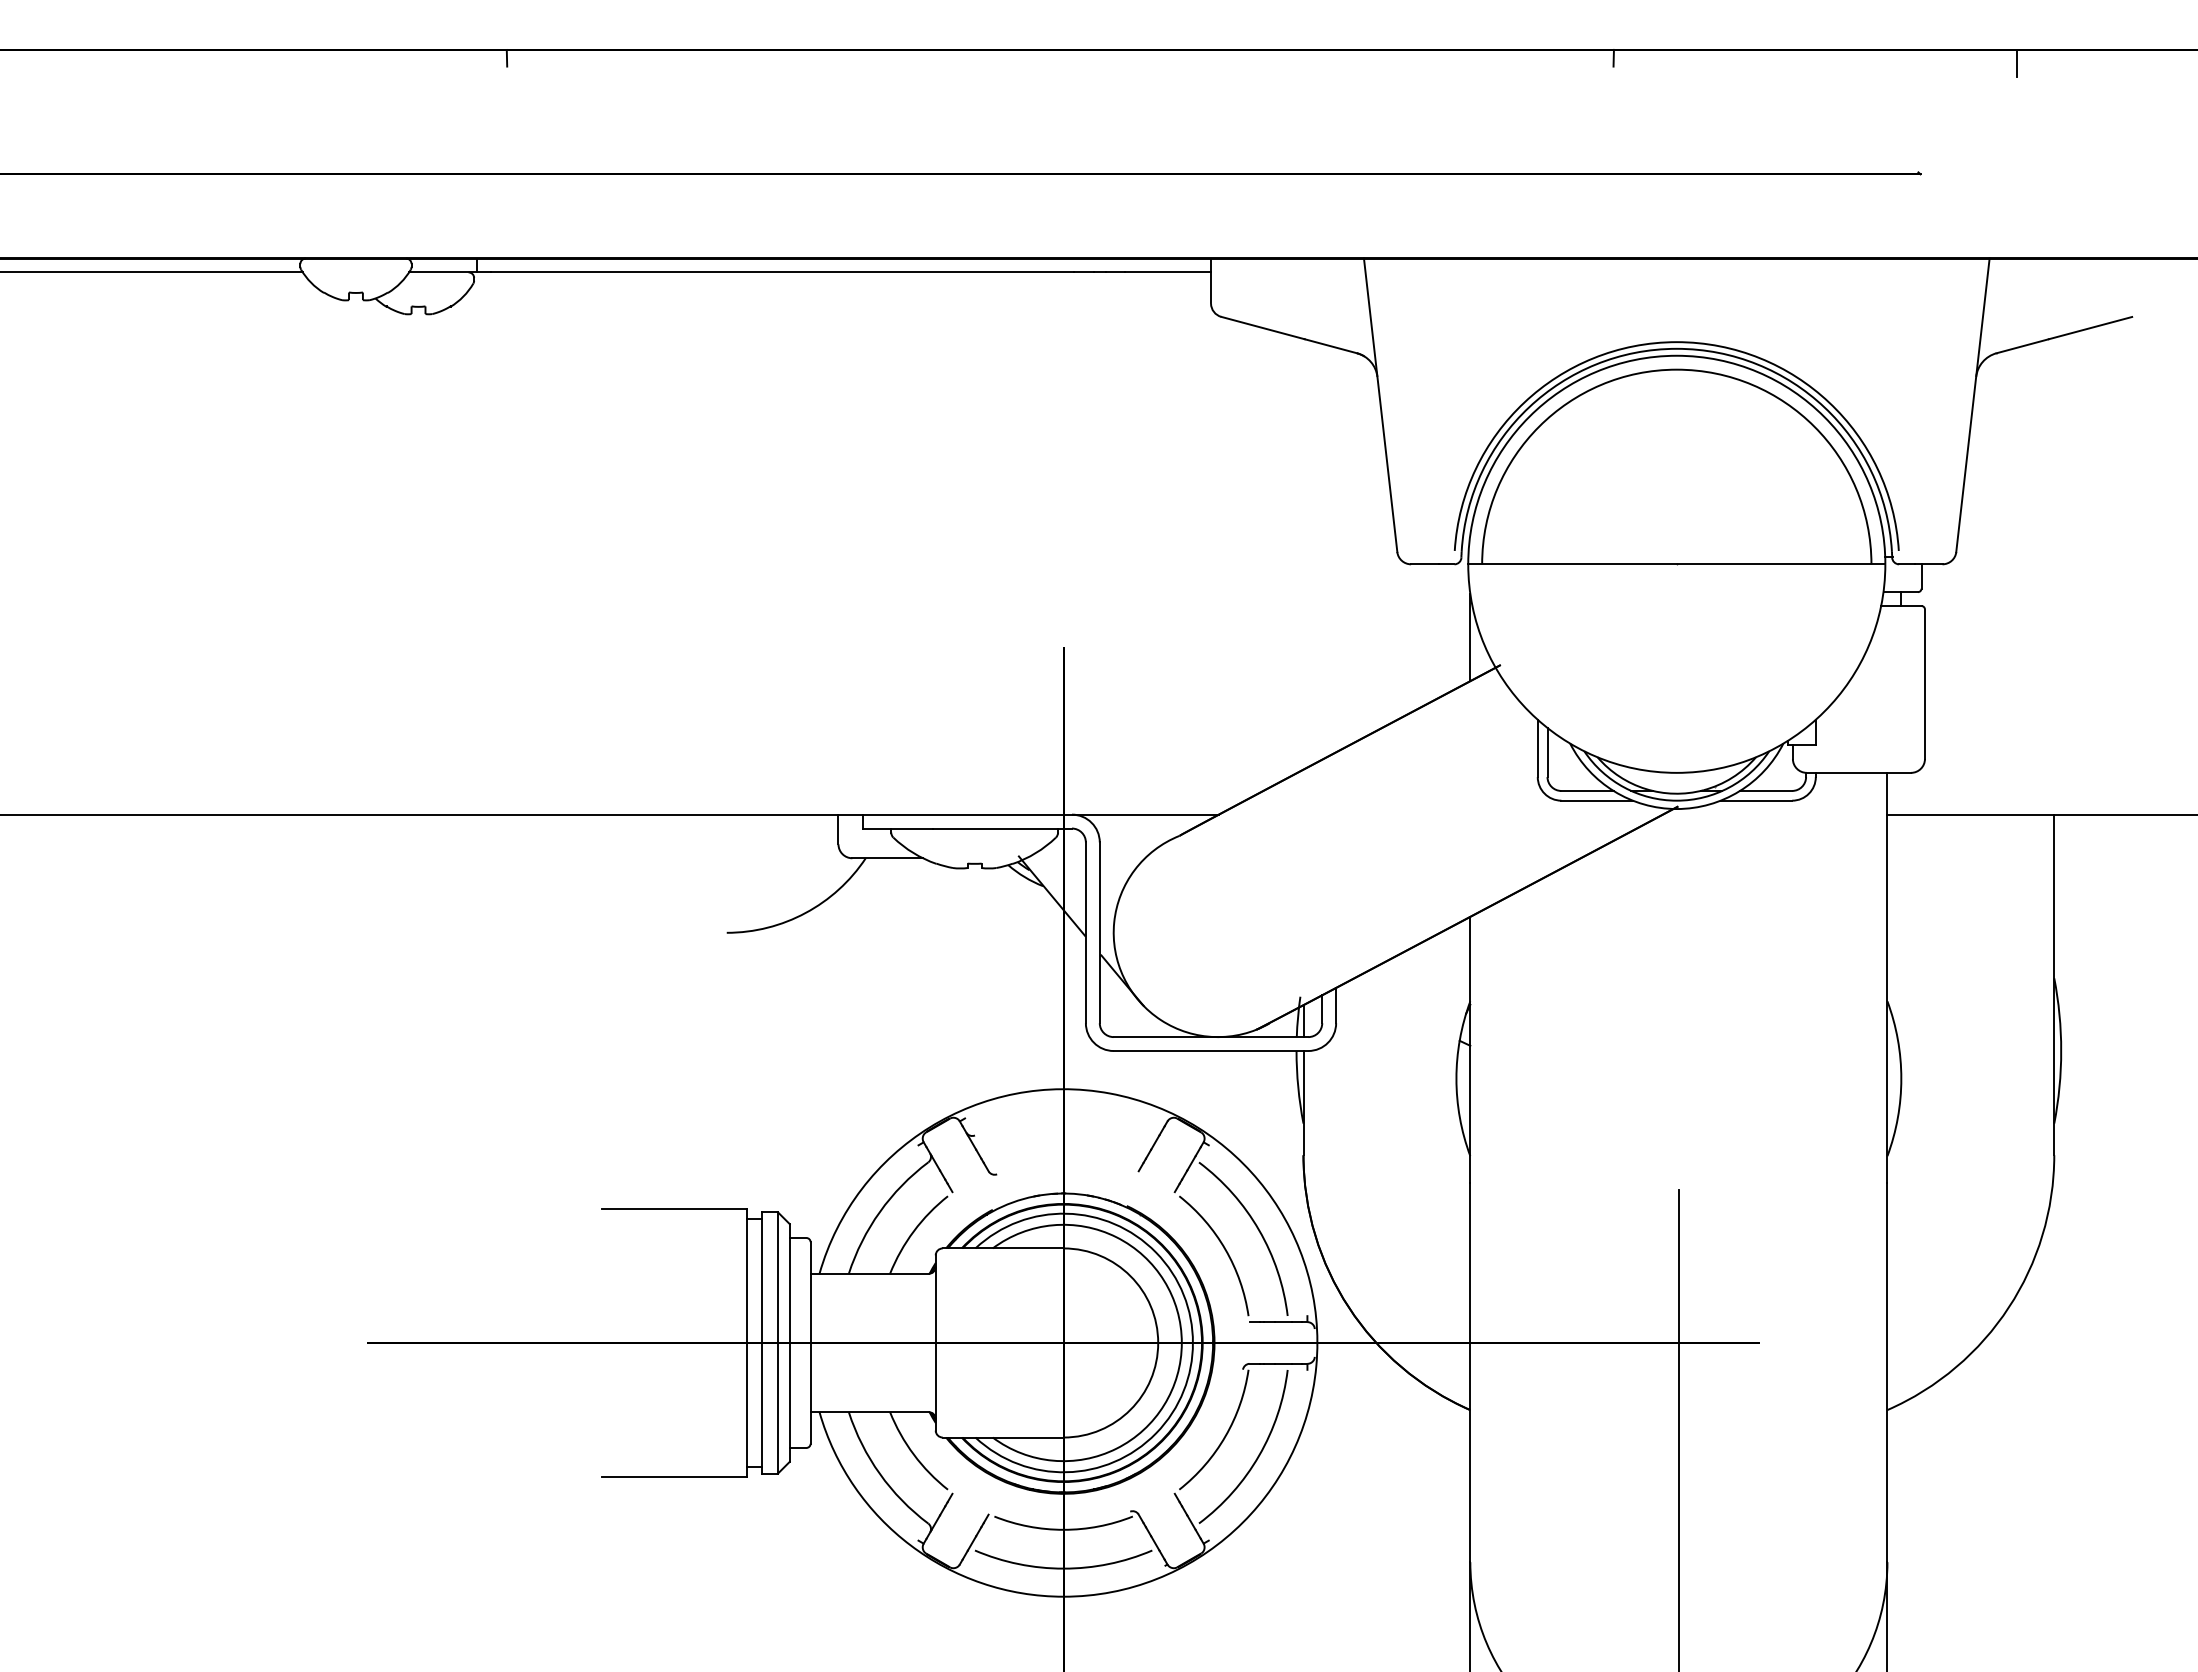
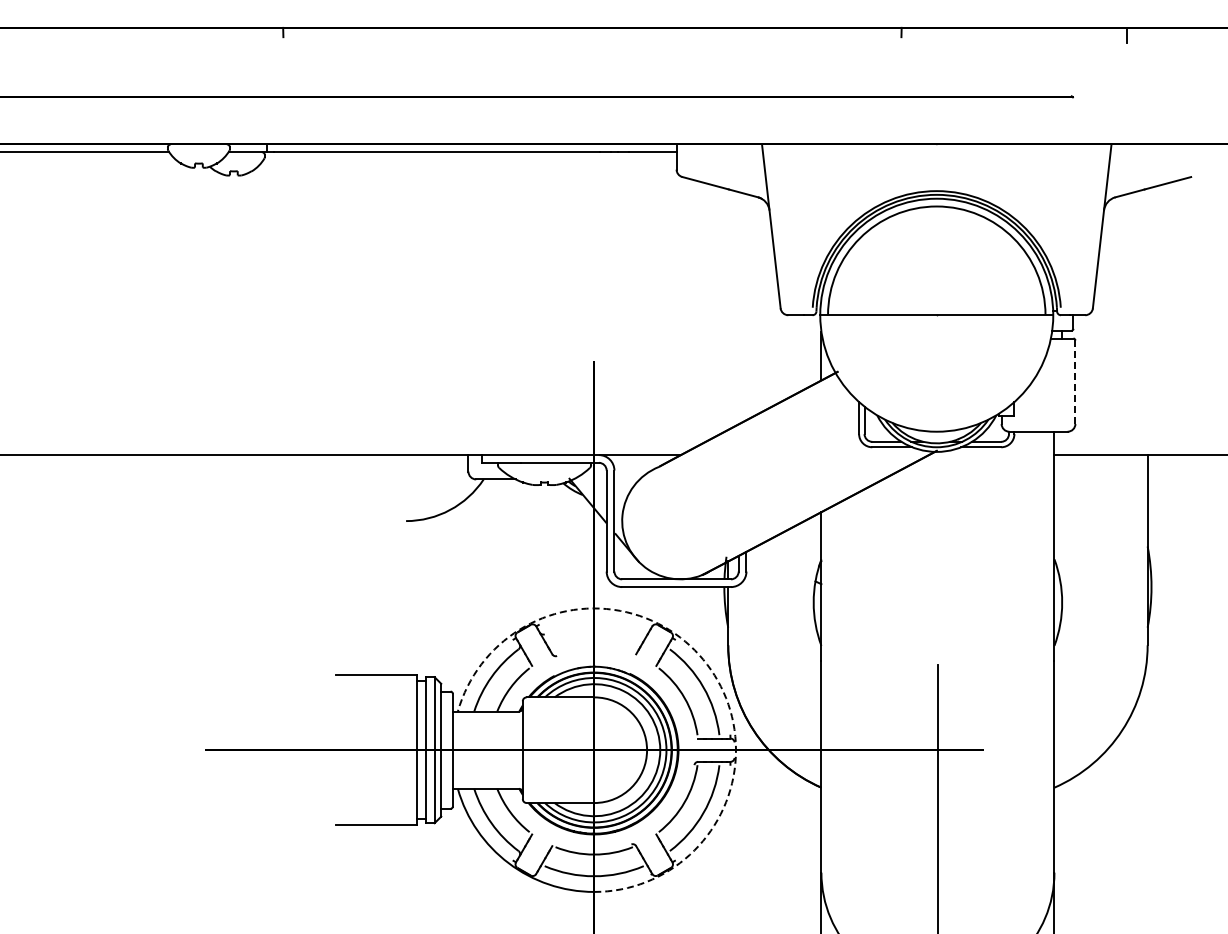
line: (1925, 684) -> (1075, 382), solid -> dashed
arc: (1266, 1189) -> (707, 664), solid -> dashed

